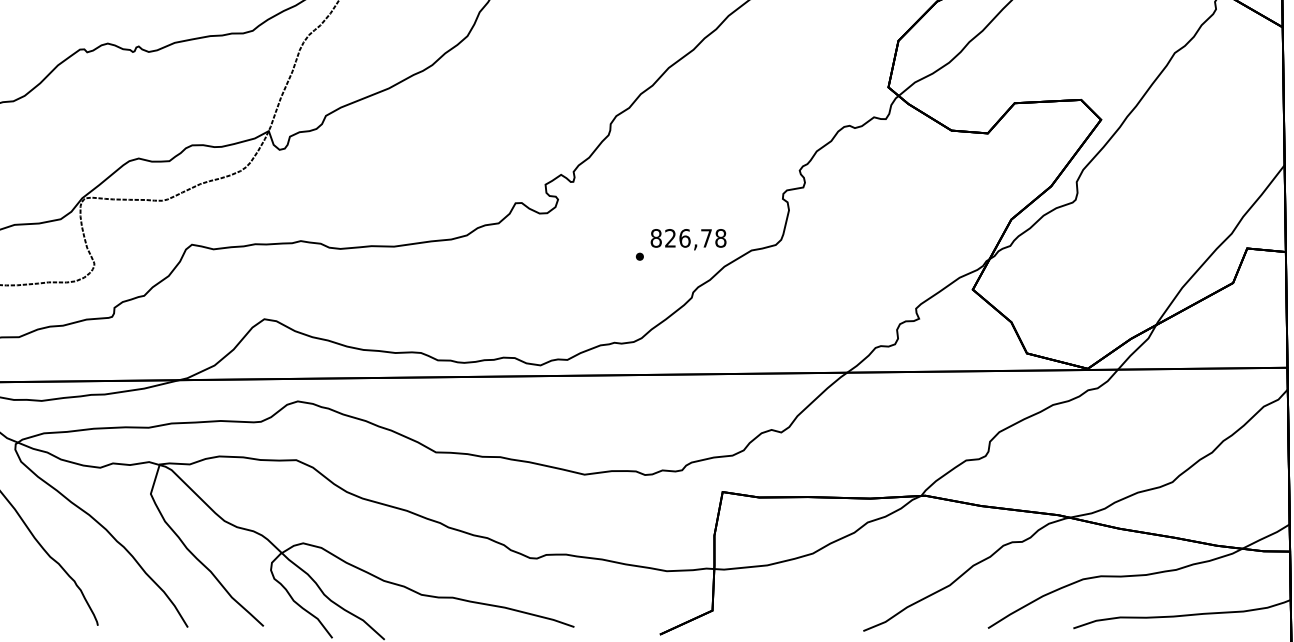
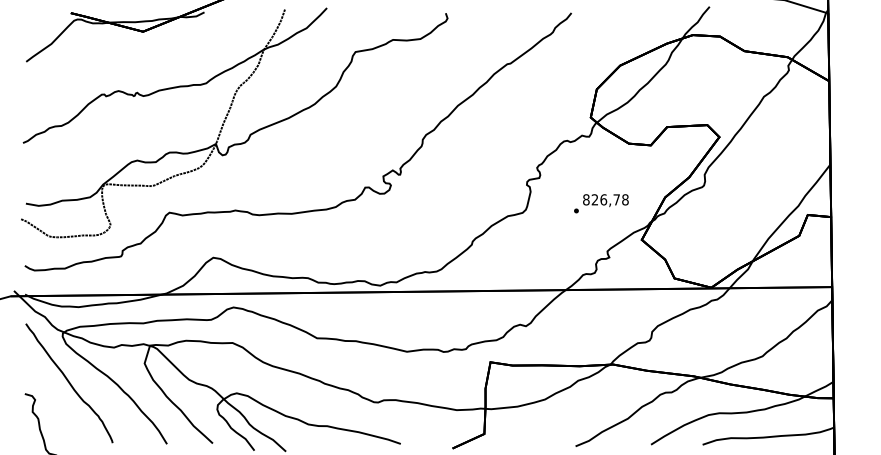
text: (681, 244) -> (601, 203), moved

